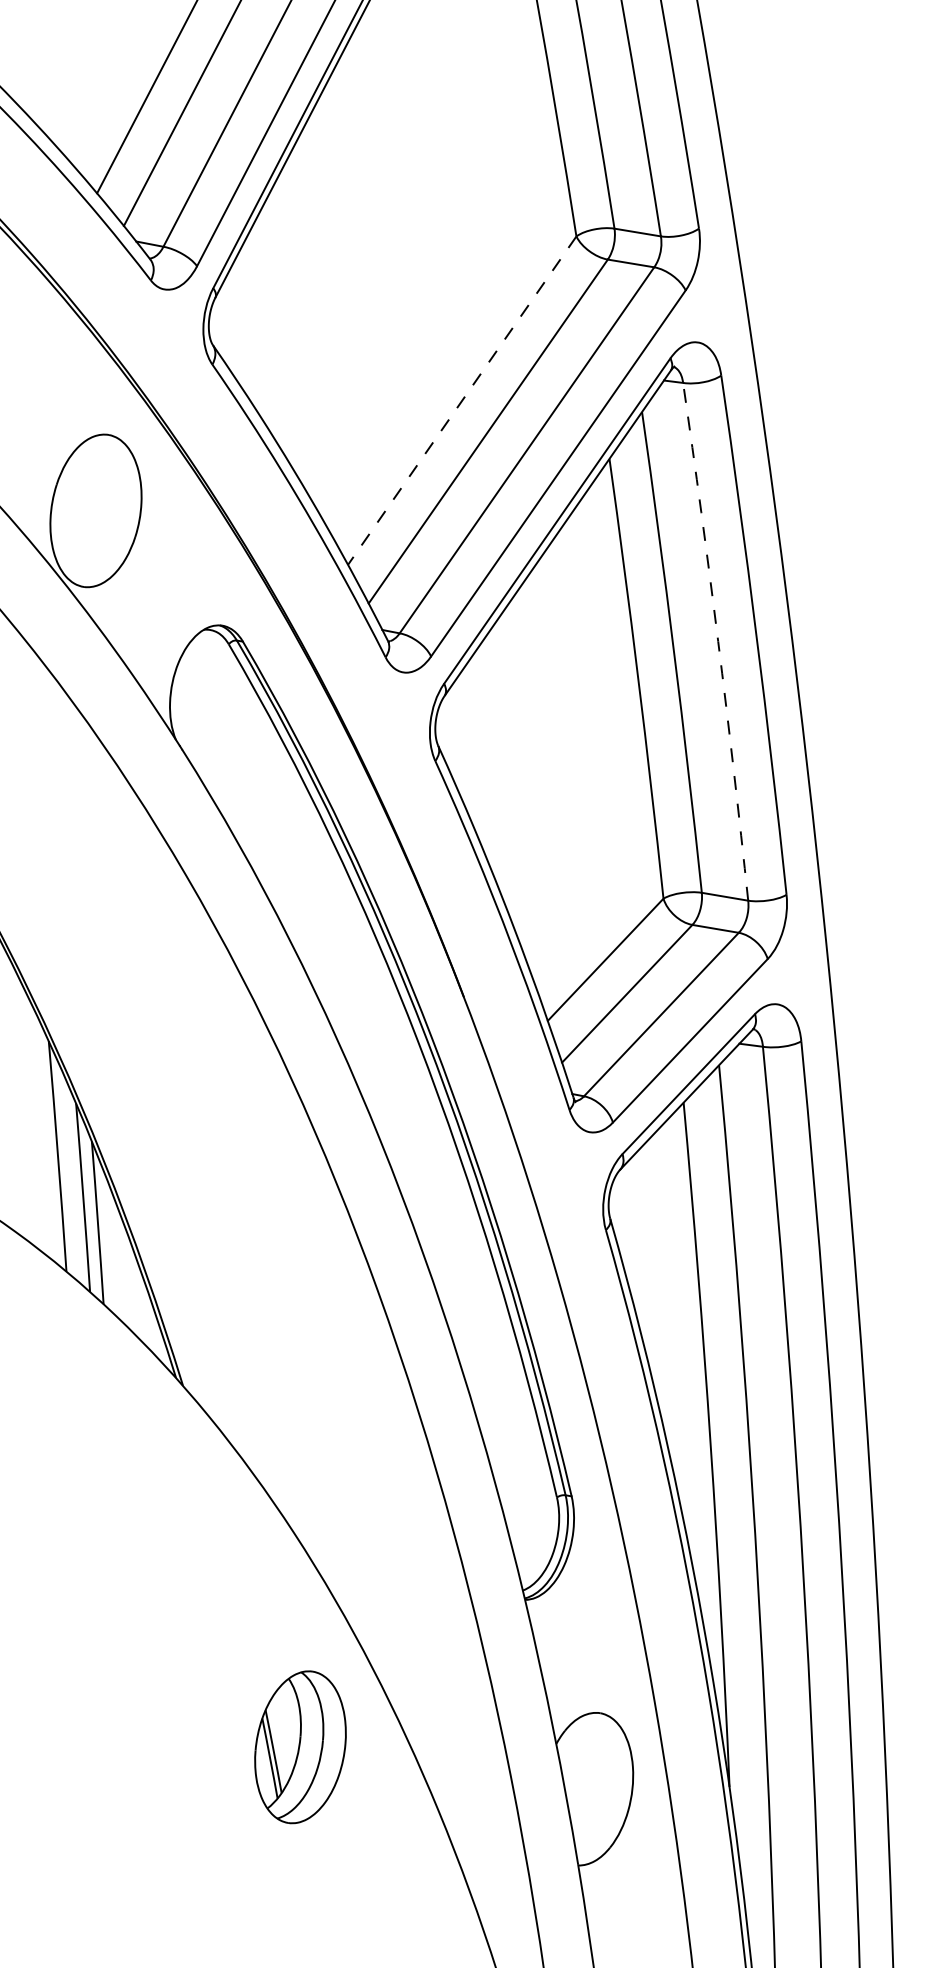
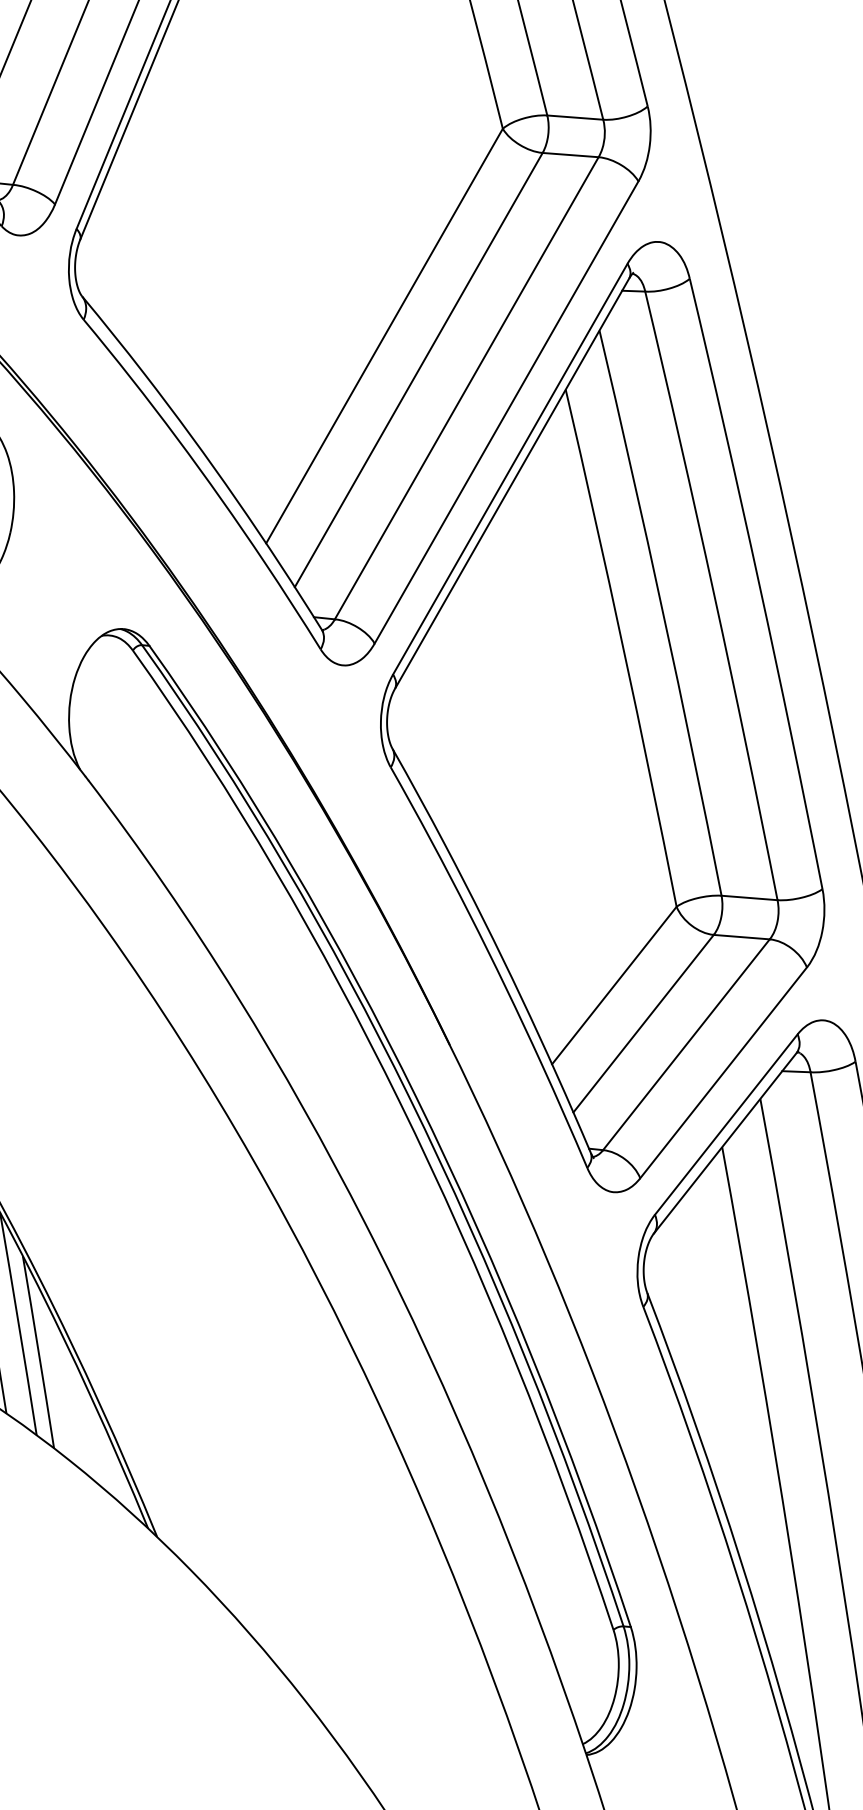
line: (461, 401) -> (383, 337), dashed -> solid
arc: (718, 641) -> (714, 595), dashed -> solid

